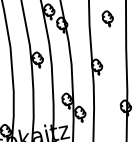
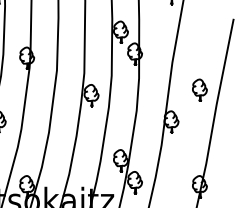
part: (107, 18) -> (199, 89), moved

